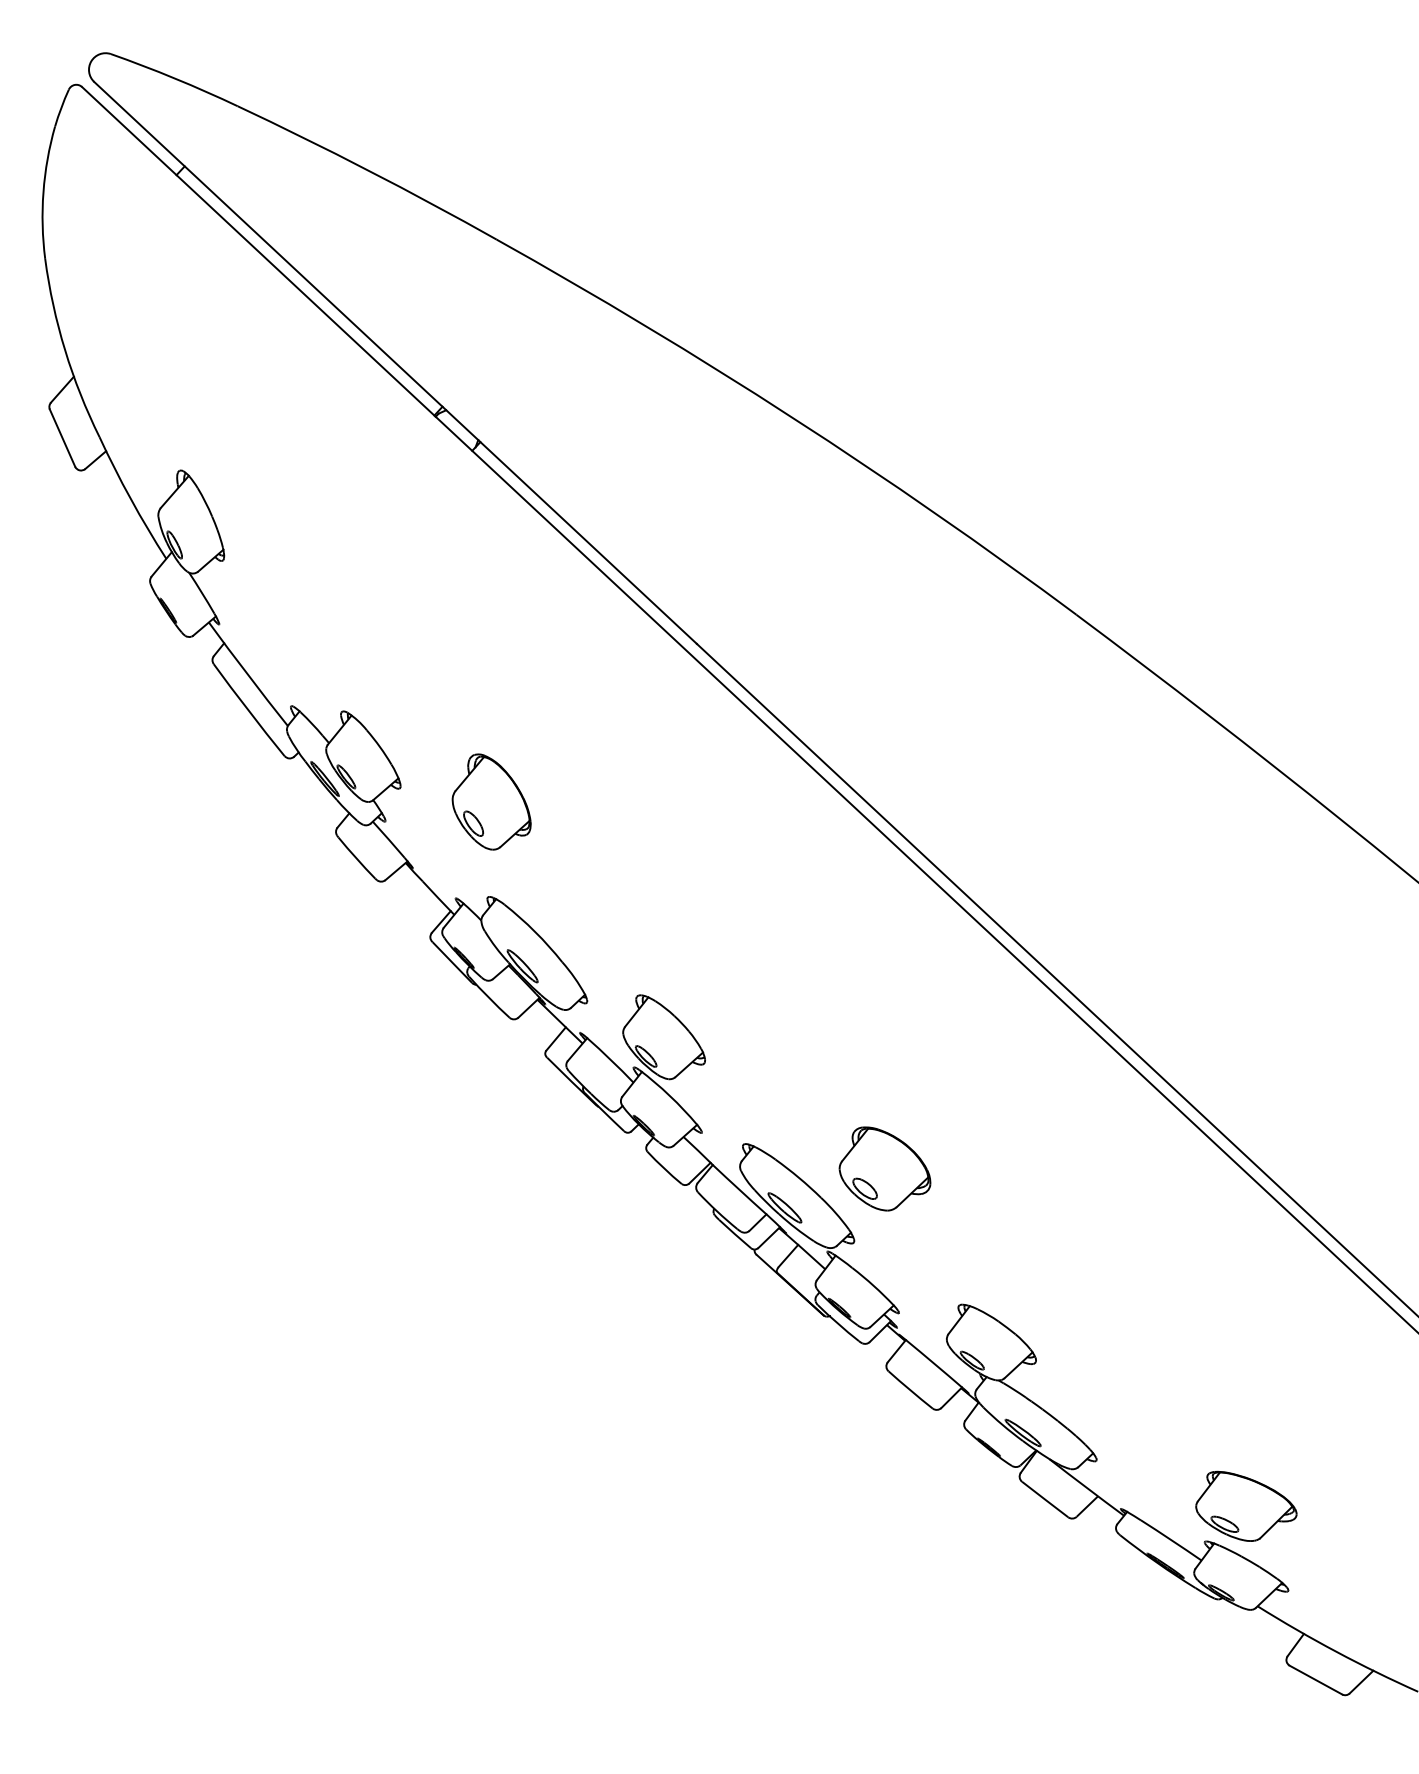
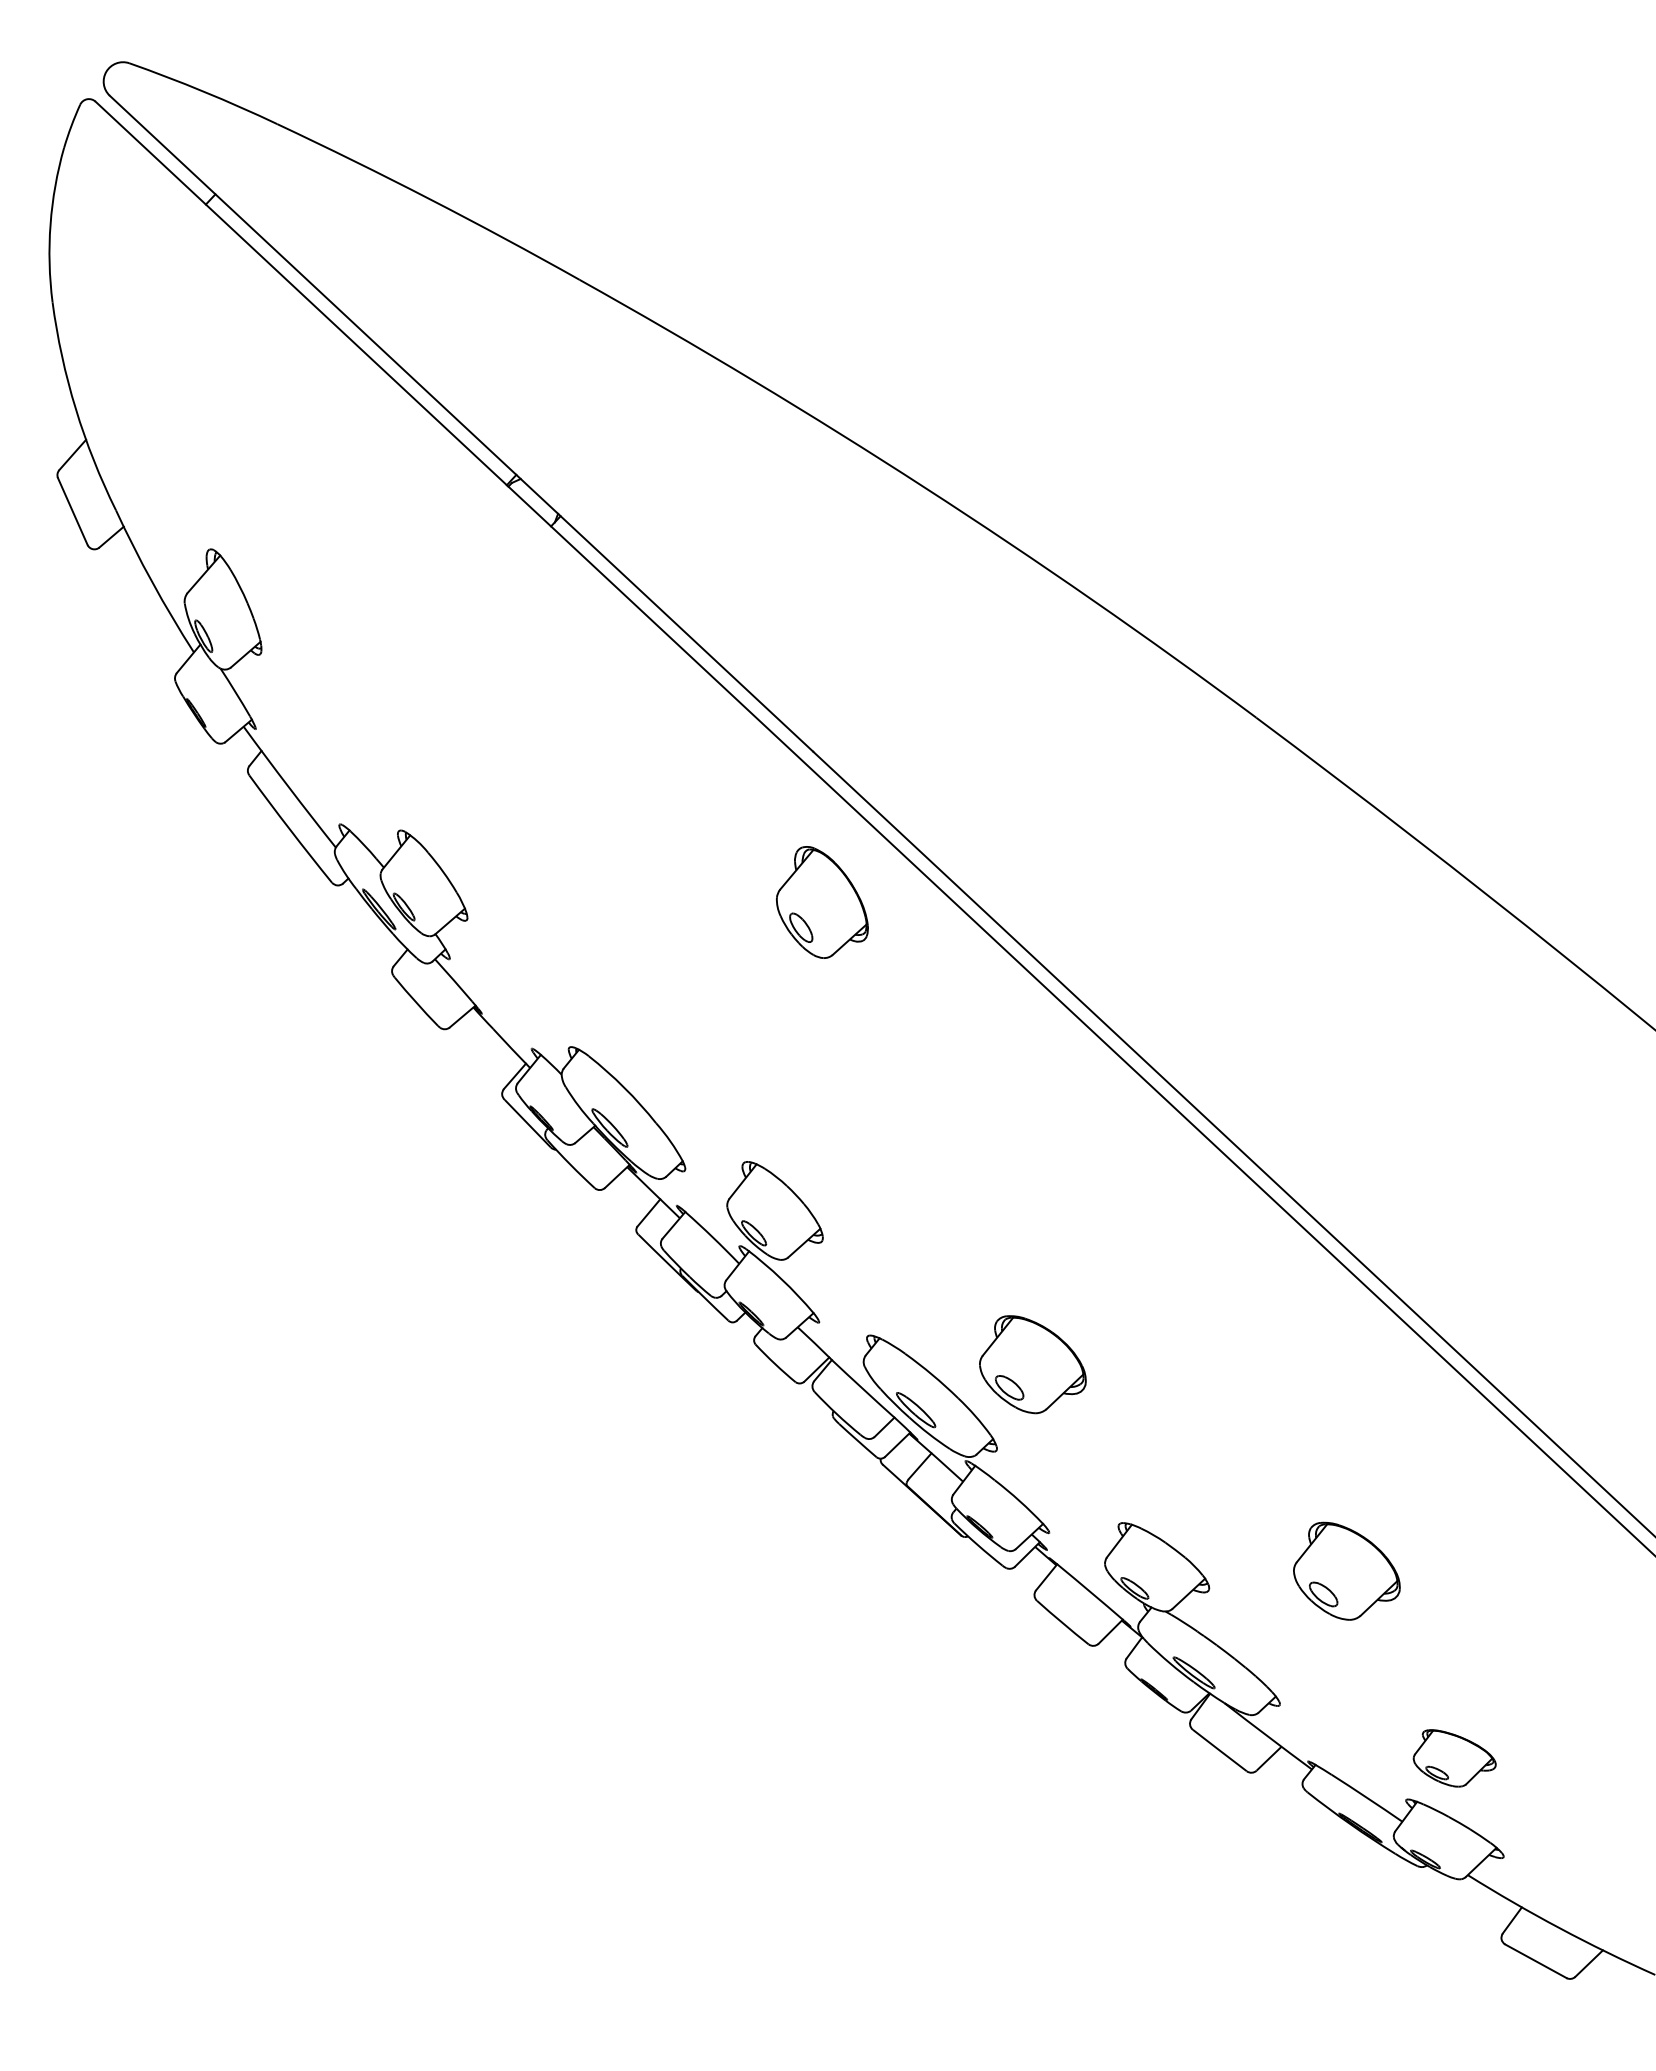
part: (491, 801) -> (822, 901), moved
part: (1153, 1345) -> (1346, 1570), added
part: (1246, 1505) -> (1454, 1757), size x0.7

